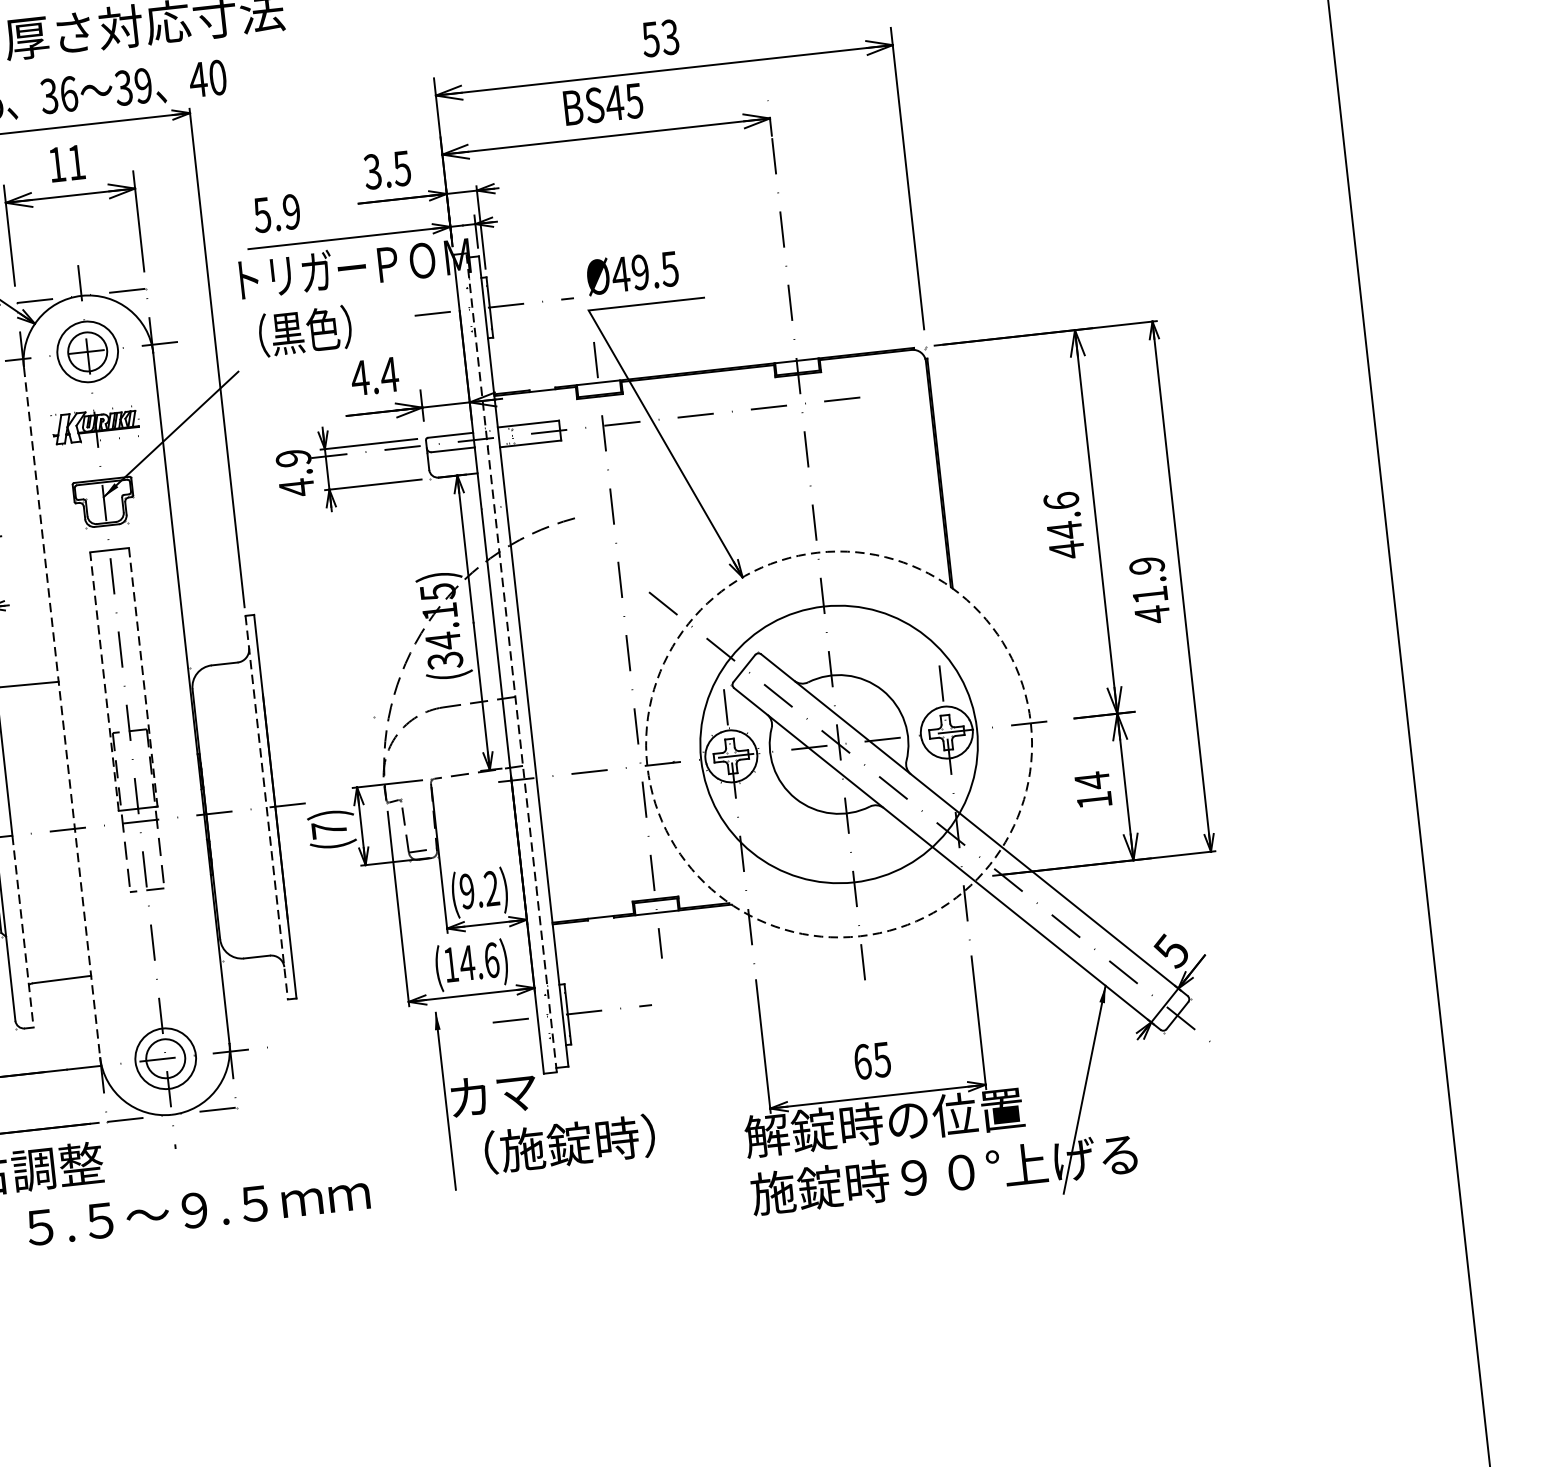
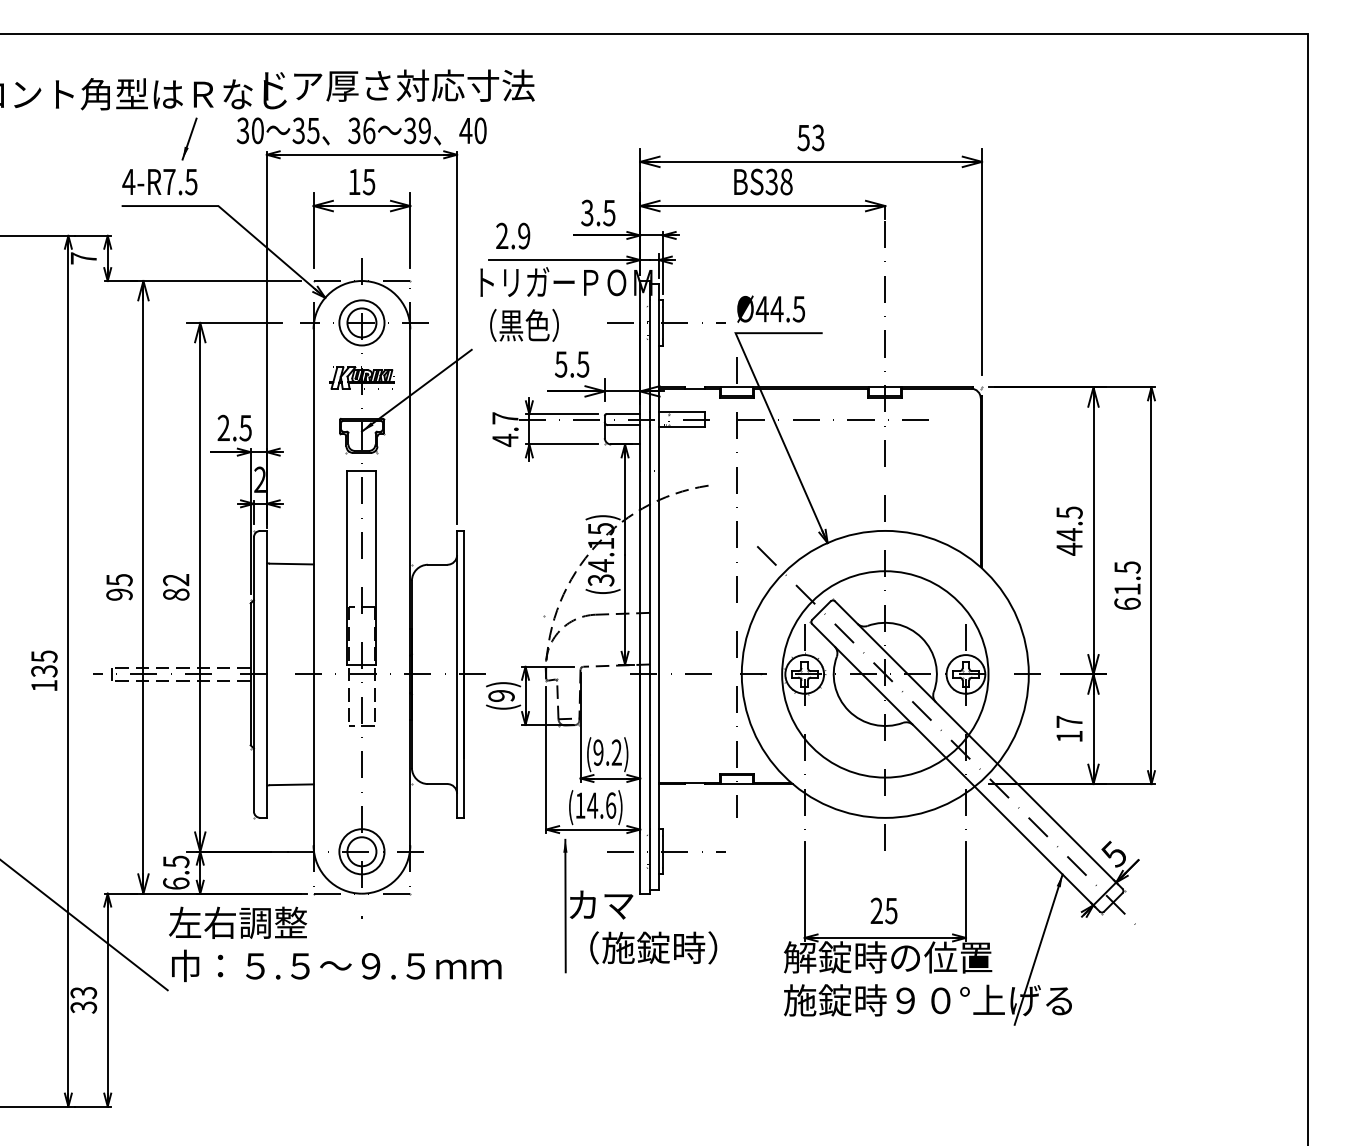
text: (623, 101) -> (778, 181), BS45 -> BS38
text: (77, 163) -> (369, 182), 11 -> 15
text: (262, 214) -> (502, 235), 5.9 -> 2.9
text: (639, 272) -> (776, 309), Ø49.5 -> Ø44.5
text: (373, 376) -> (571, 364), 4.4 -> 5.5
text: (293, 458) -> (505, 418), 4.9 -> 4.7
text: (1061, 500) -> (1069, 512), 44.6 -> 44.5
text: (1149, 589) -> (1127, 585), 41.9 -> 61.5
line: (510, 661) -> (649, 586), dashed -> solid
line: (143, 677) -> (376, 568), dashed -> solid
line: (104, 682) -> (347, 568), dashed -> solid
line: (61, 712) -> (313, 587), dashed -> solid
circle: (837, 743) -> (884, 673), dashed -> solid
text: (1092, 780) -> (1069, 721), 14 -> 17
line: (267, 807) -> (457, 674), dashed -> solid
text: (329, 829) -> (501, 695), (7) -> (9)
line: (22, 932) -> (266, 746), dashed -> solid
text: (862, 1061) -> (876, 910), 65 -> 25

